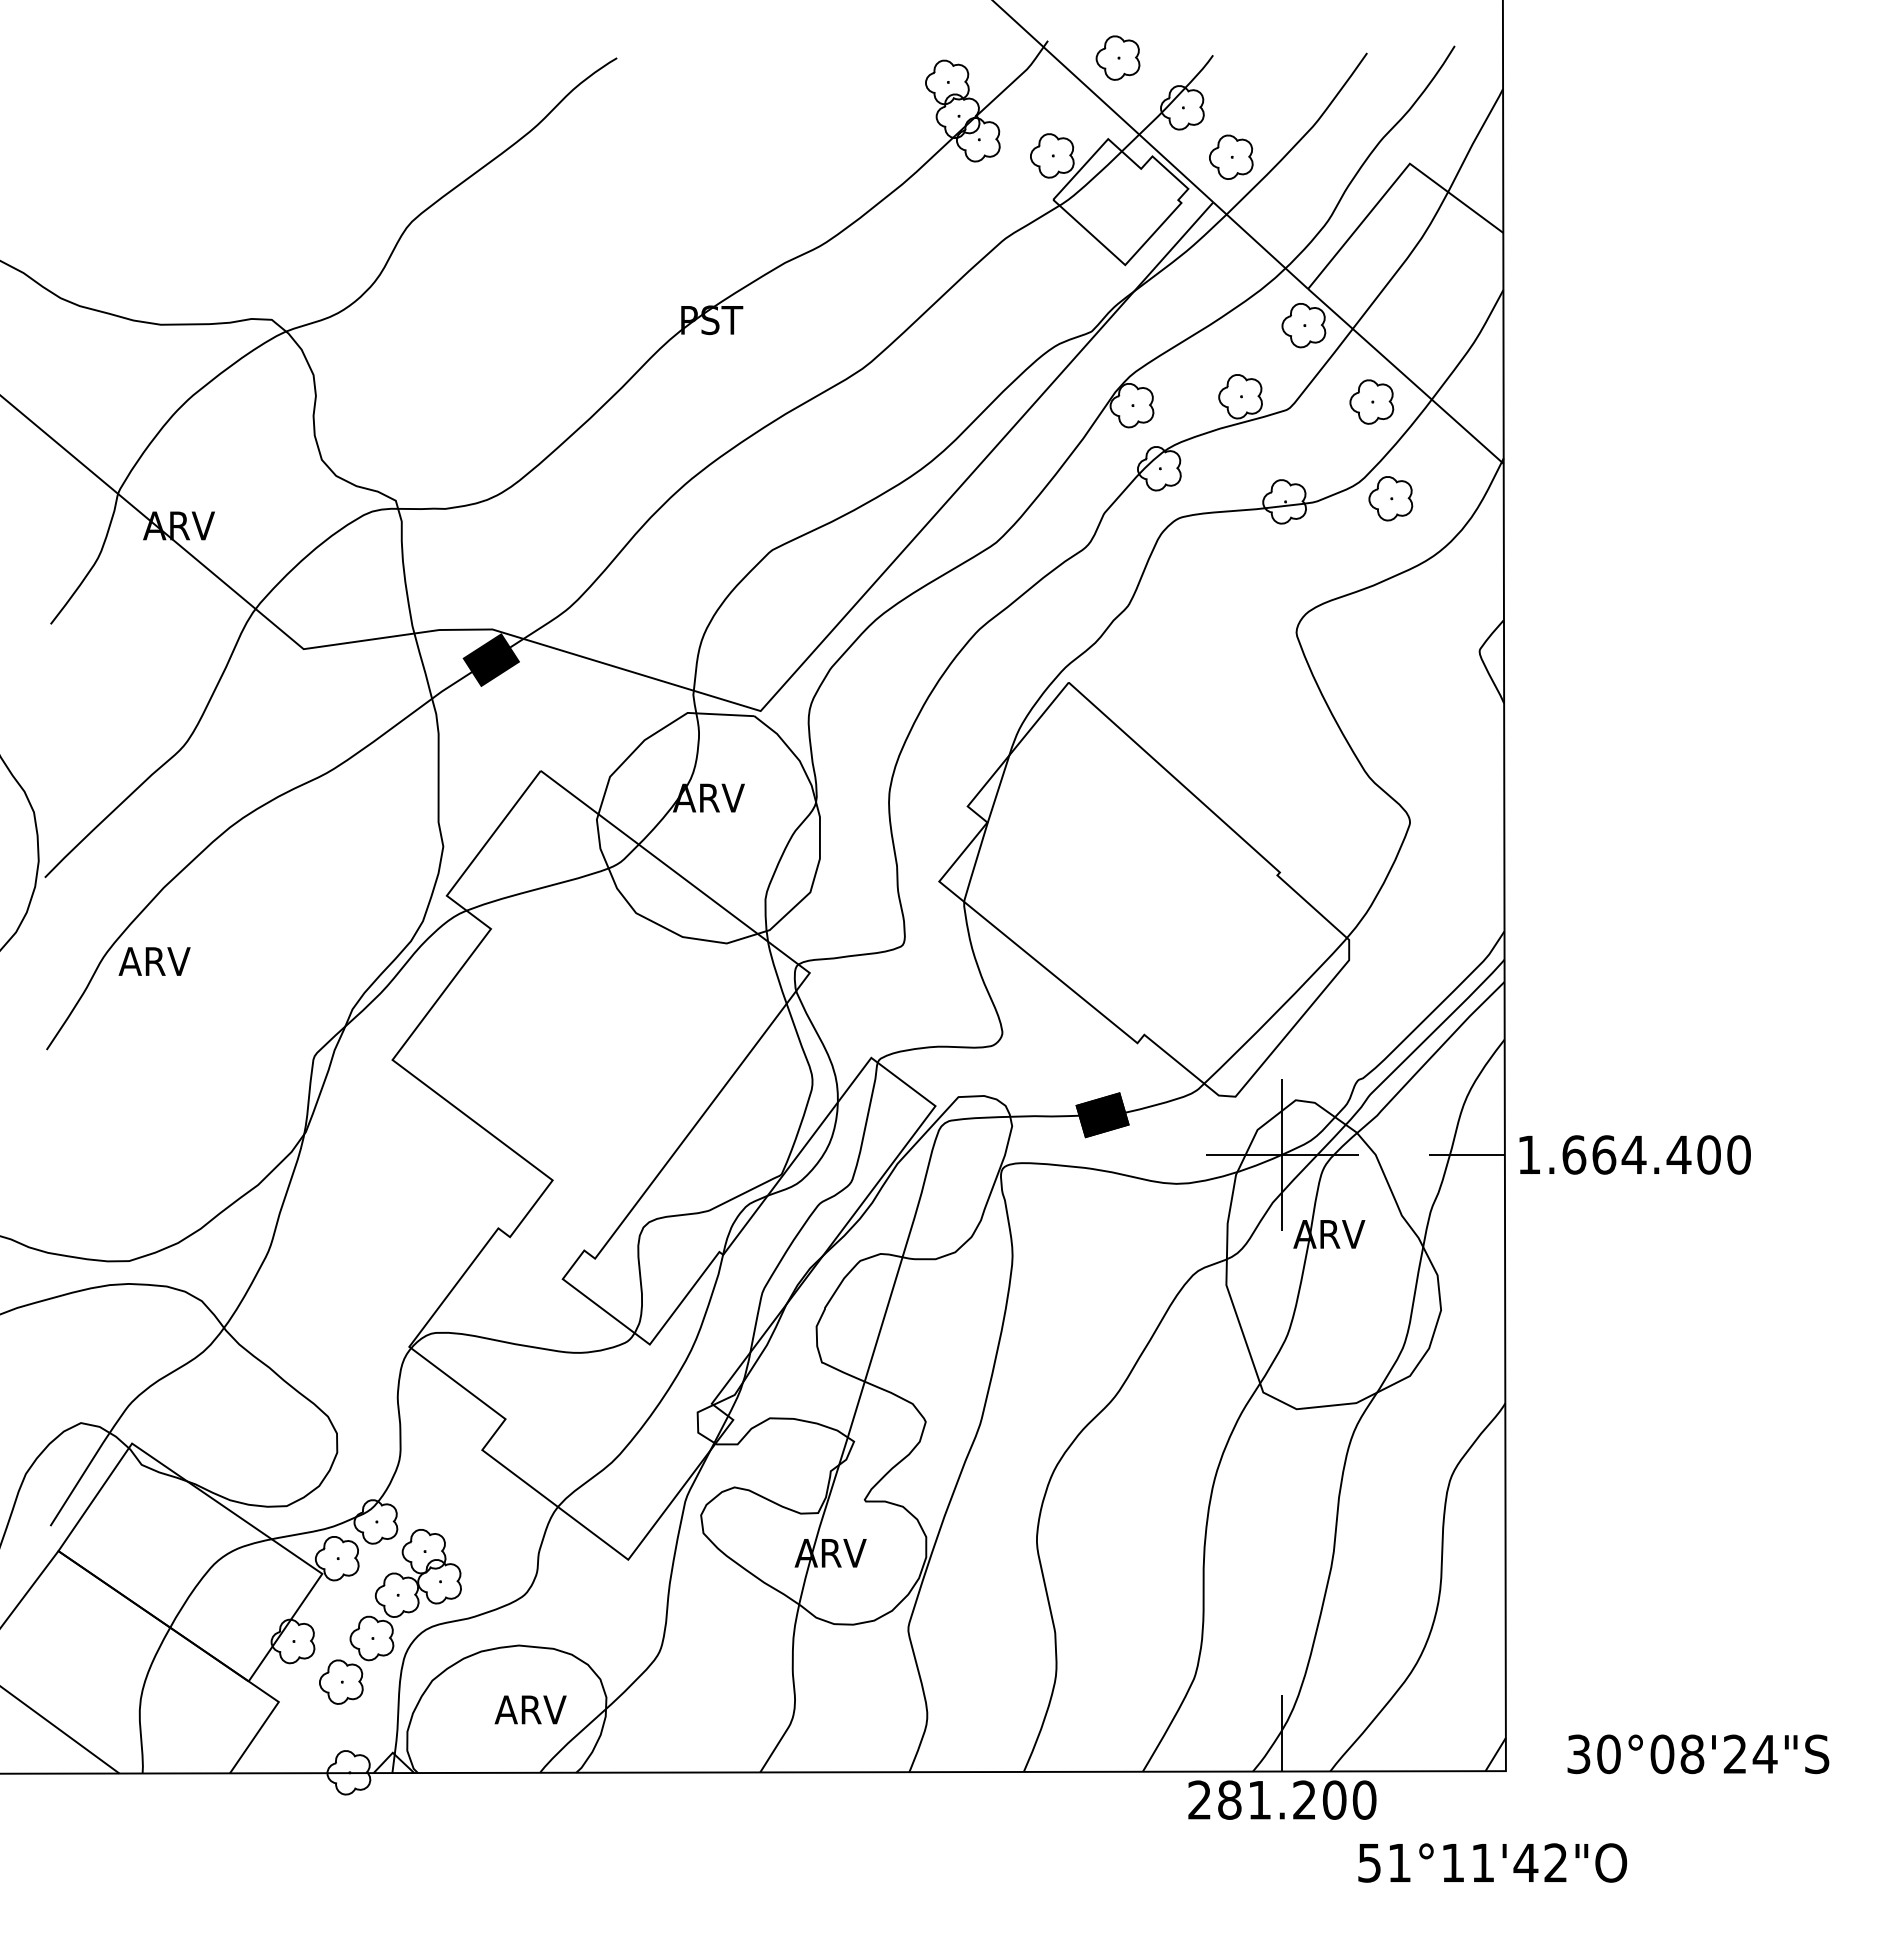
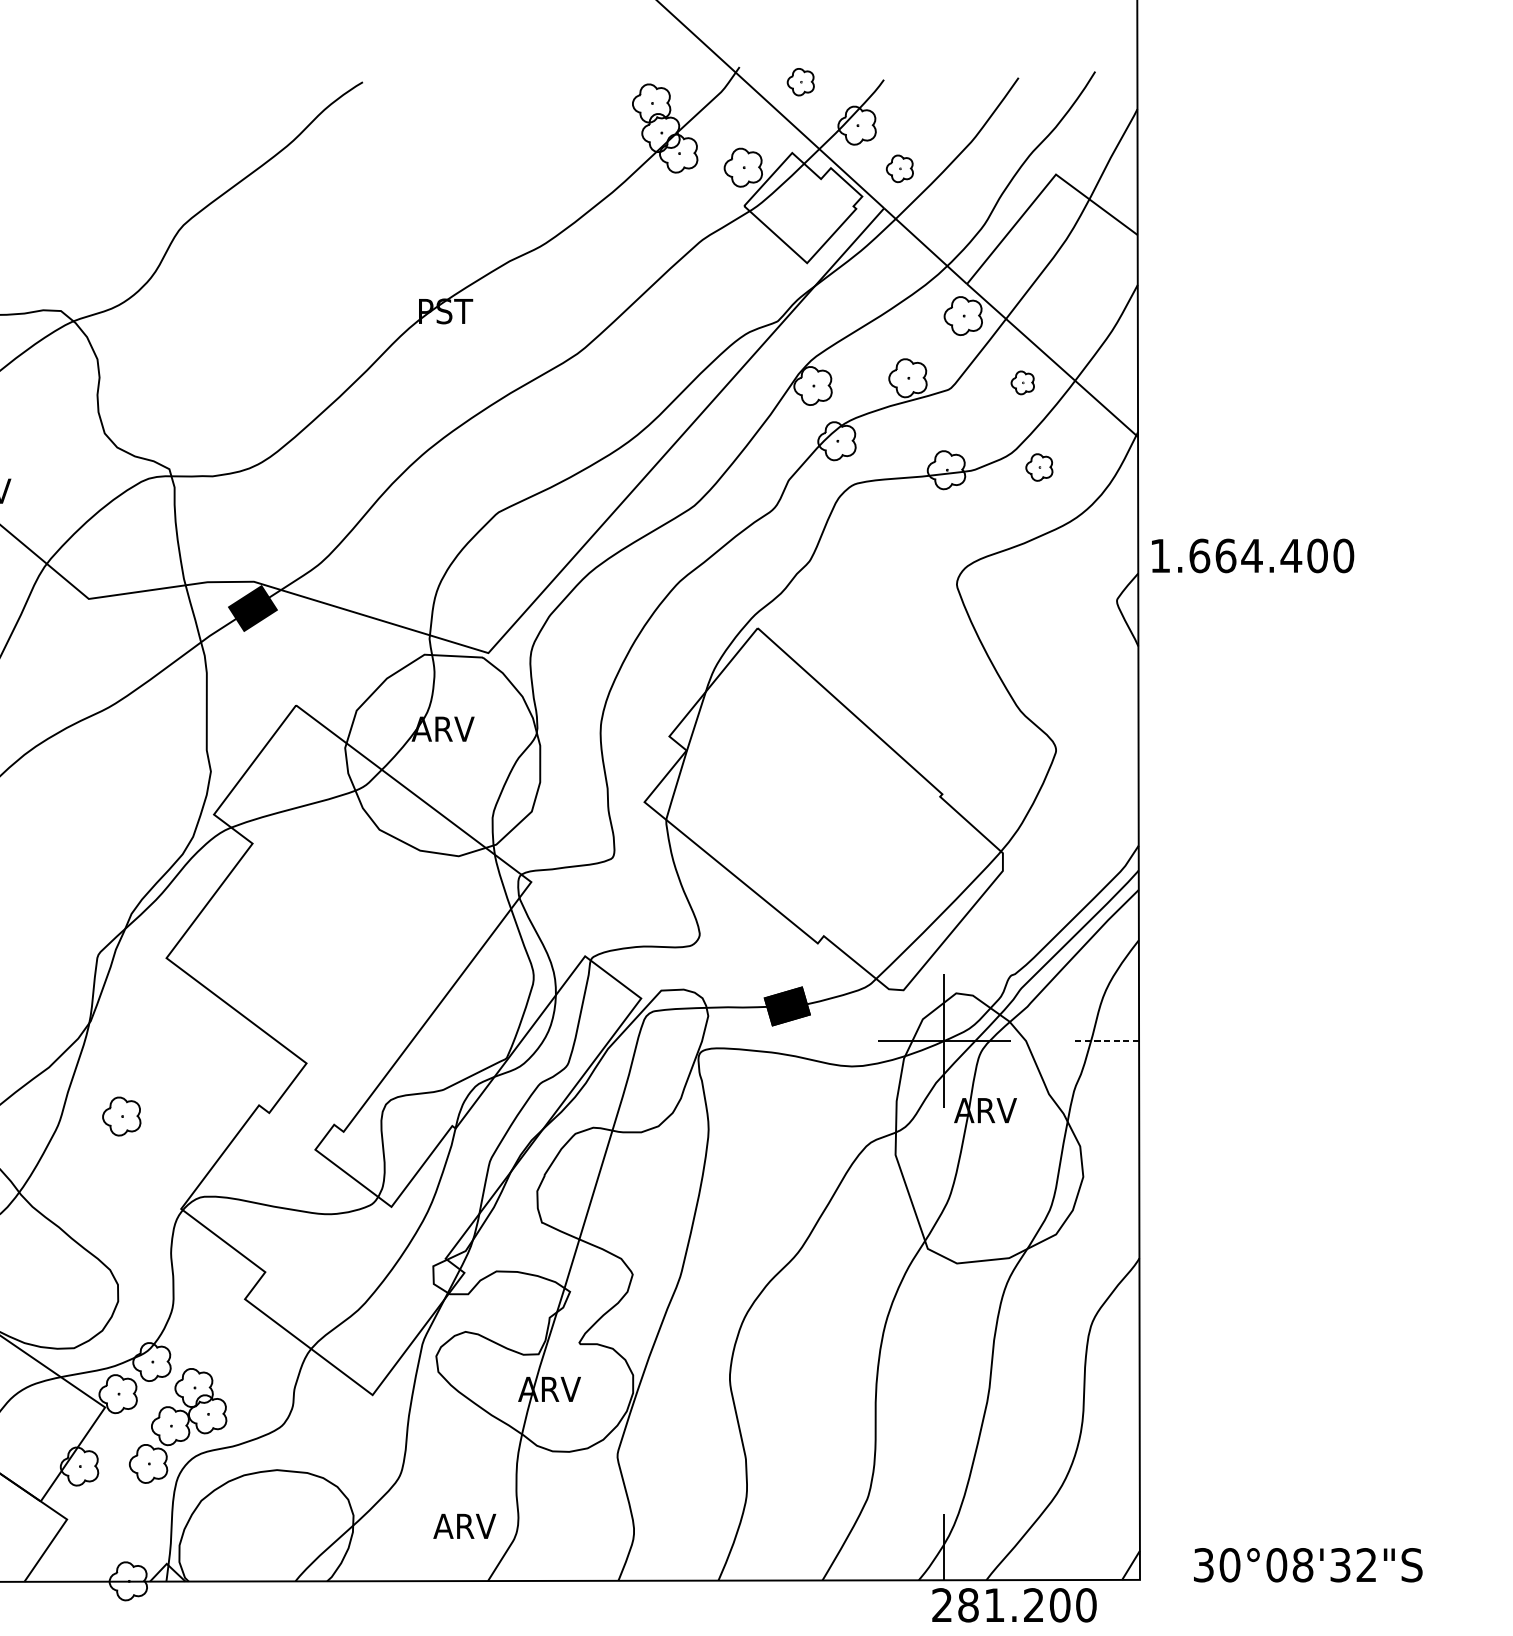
part: (1117, 57) -> (800, 81), size x0.7
part: (1231, 156) -> (900, 168), size x0.7
part: (1371, 401) -> (1022, 382), size x0.6
part: (1390, 498) -> (1039, 467), size x0.7
line: (1466, 1154) -> (1105, 1040), solid -> dashed
text: (1634, 1154) -> (1252, 555), moved
part: (341, 1681) -> (121, 1115), moved
text: (530, 1709) -> (464, 1526), moved
text: (1750, 1754) -> (1353, 1565), 30°08'24"S -> 30°08'32"S
text: (1282, 1799) -> (1014, 1604), moved

